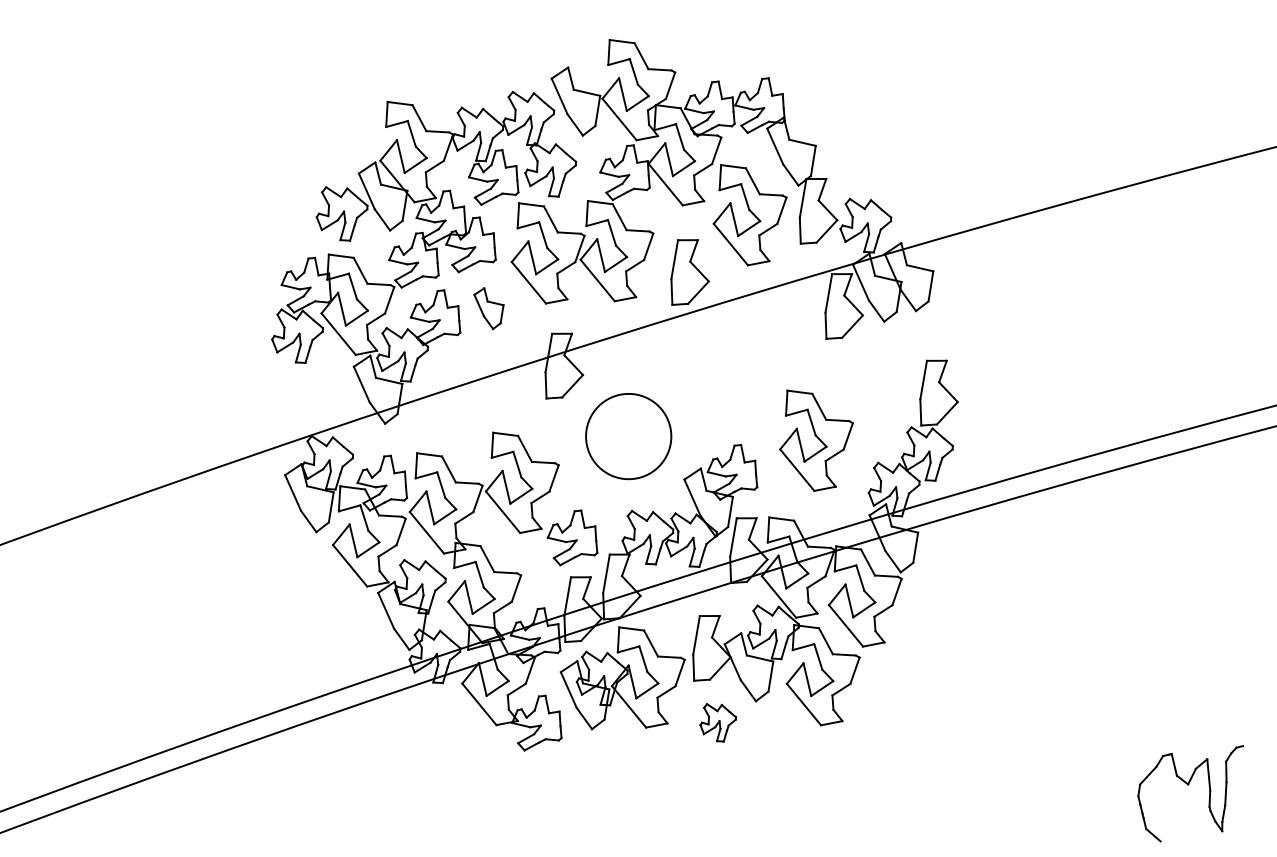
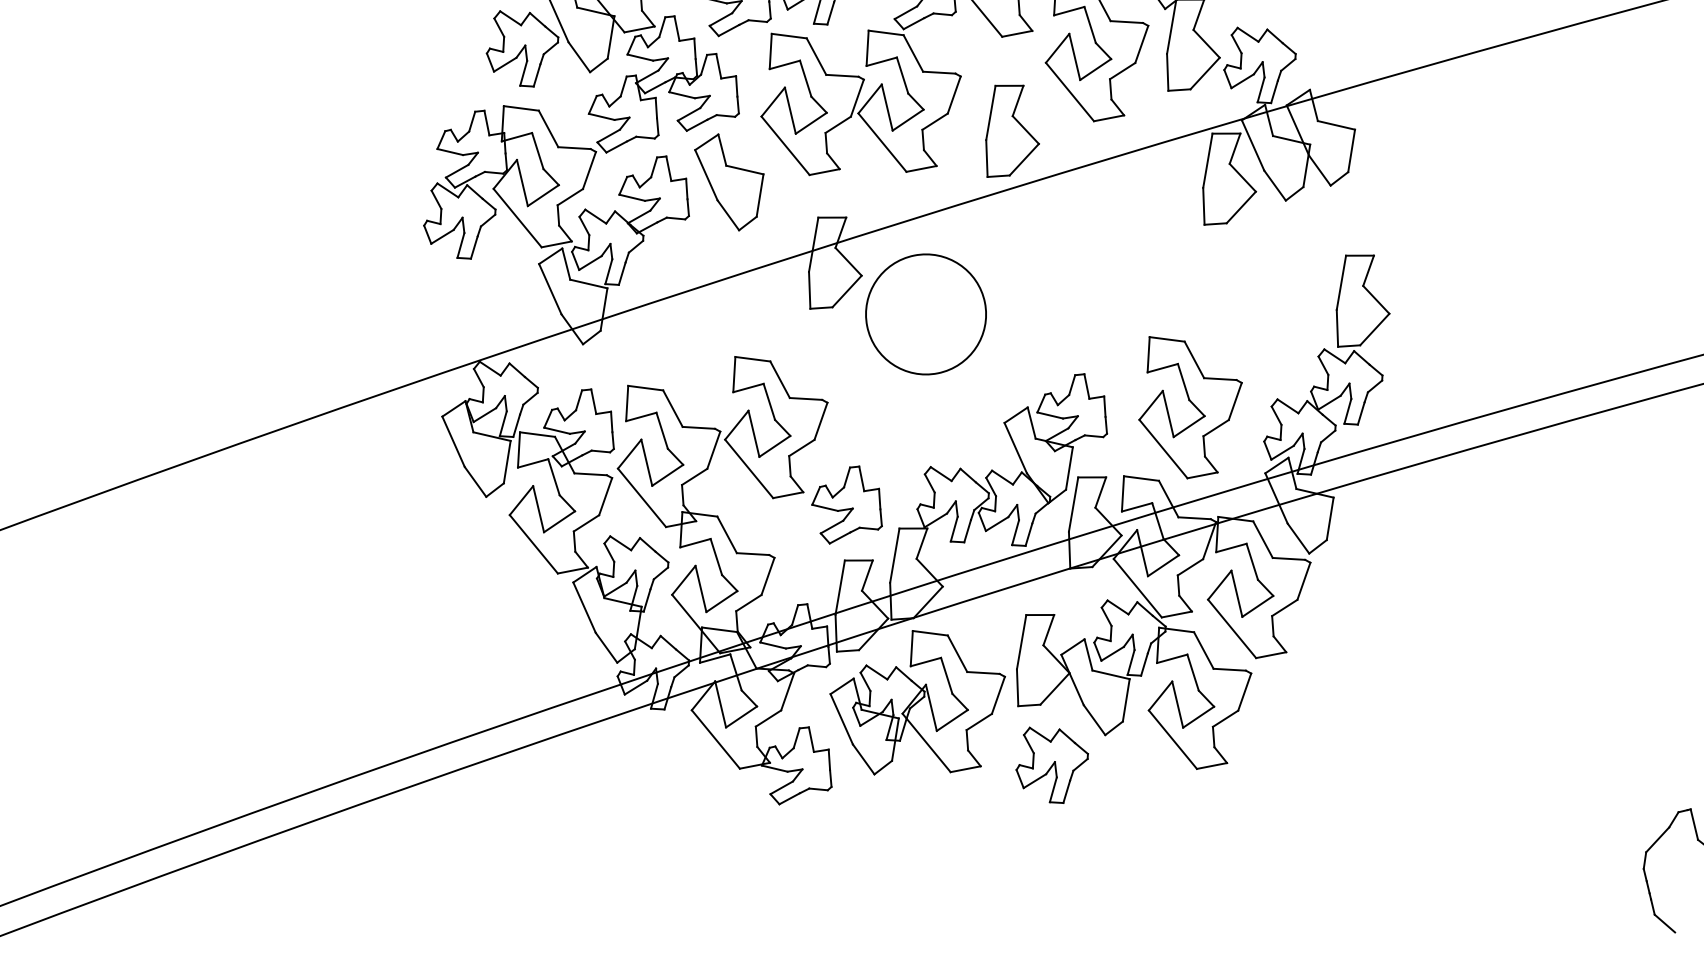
part: (488, 308) -> (728, 182), size x1.67
part: (628, 436) -> (925, 314), moved
part: (816, 440) -> (1190, 407), moved
part: (717, 722) -> (1051, 764), size x1.43

